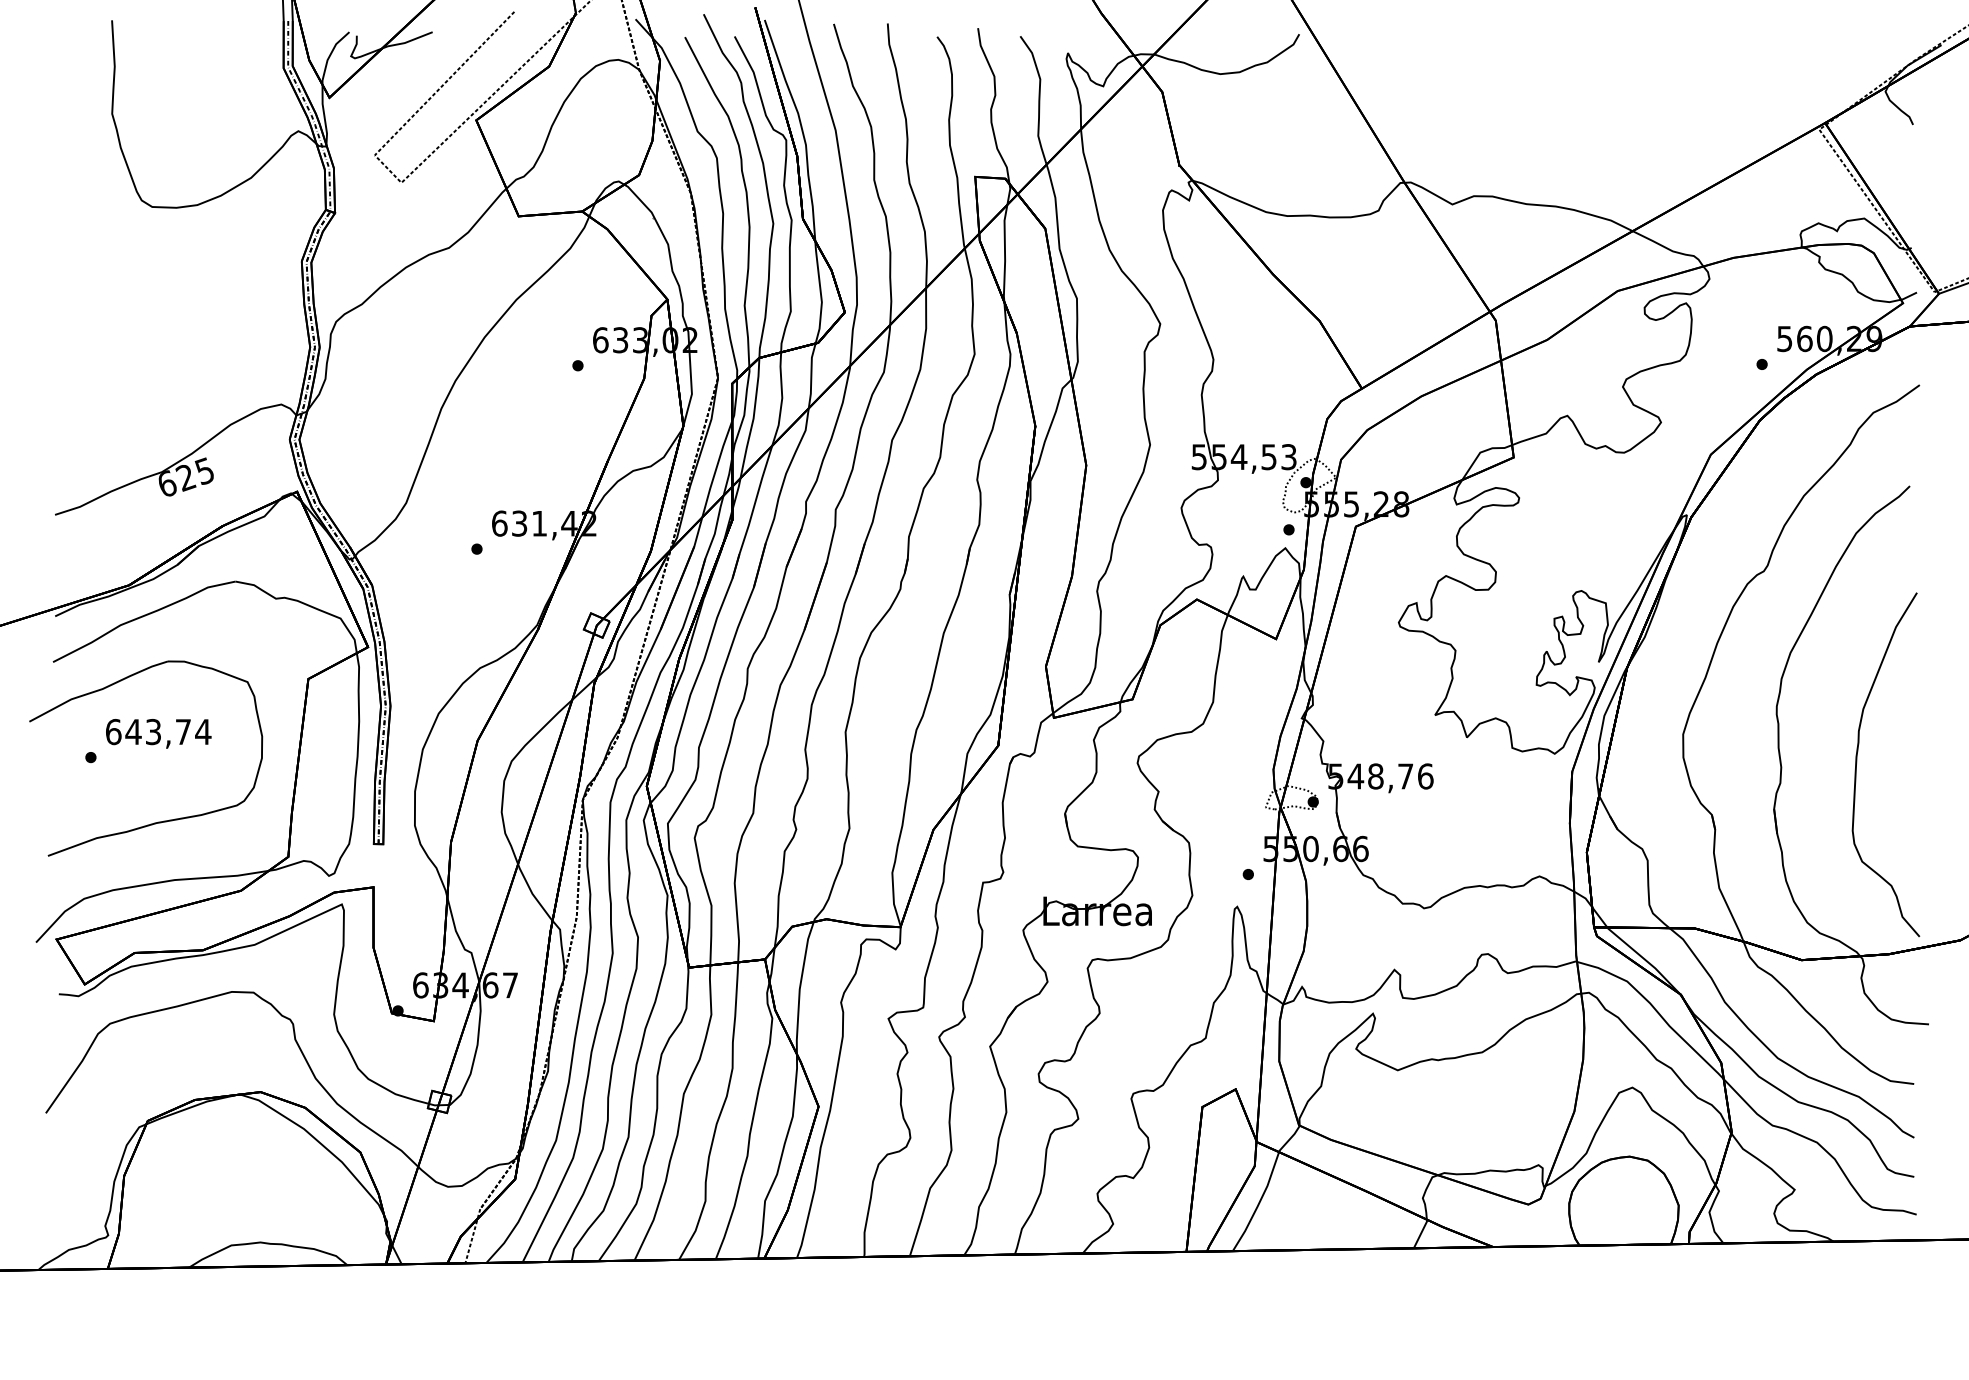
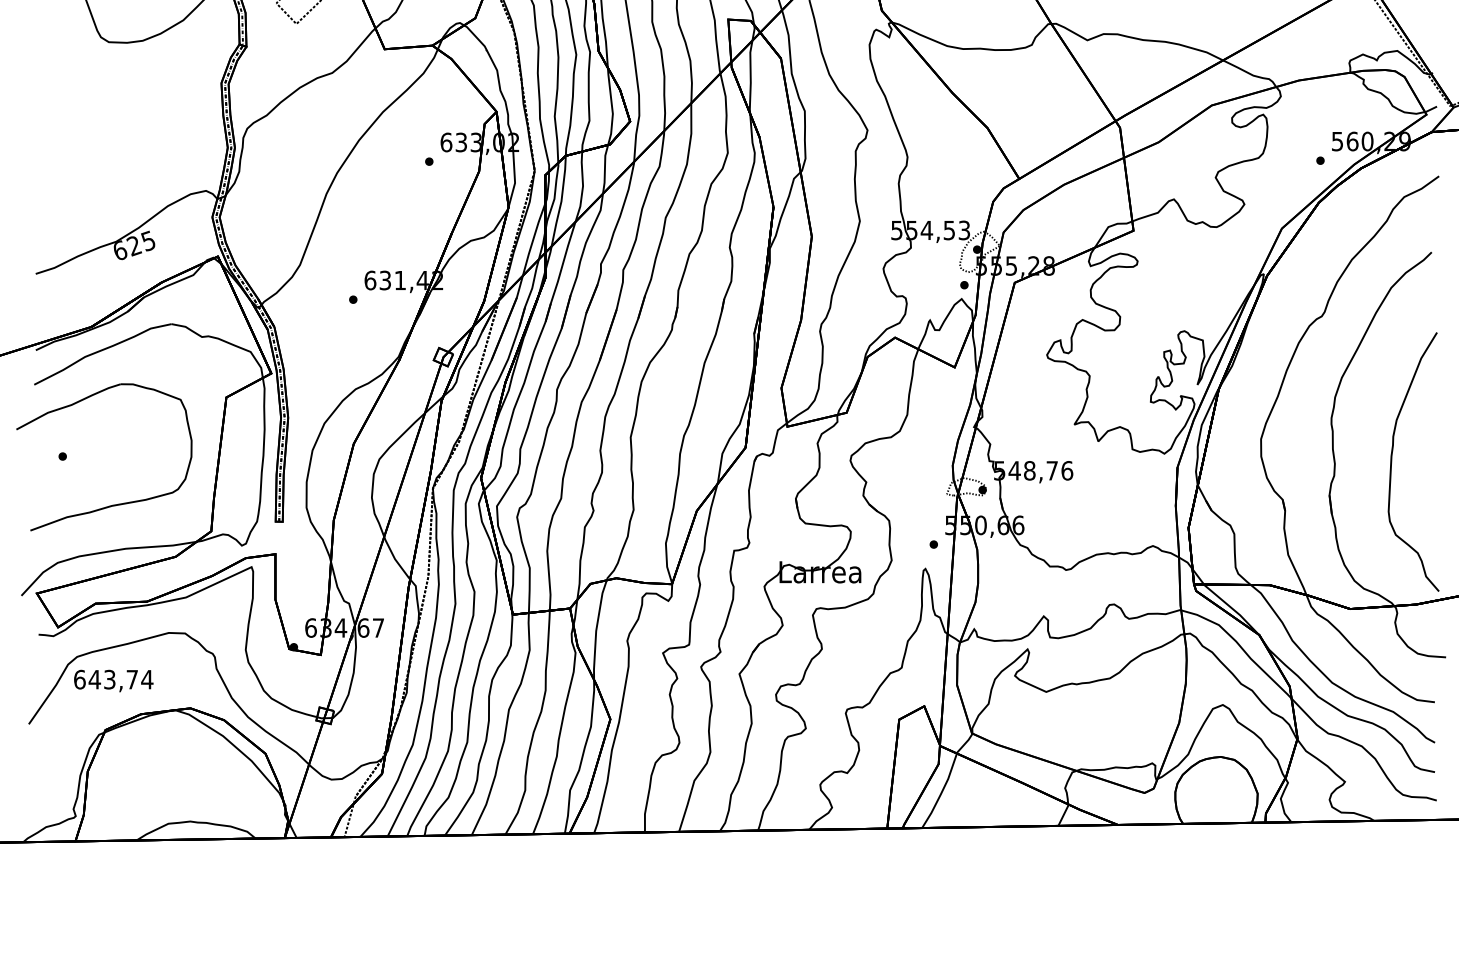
text: (158, 733) -> (113, 680), moved

